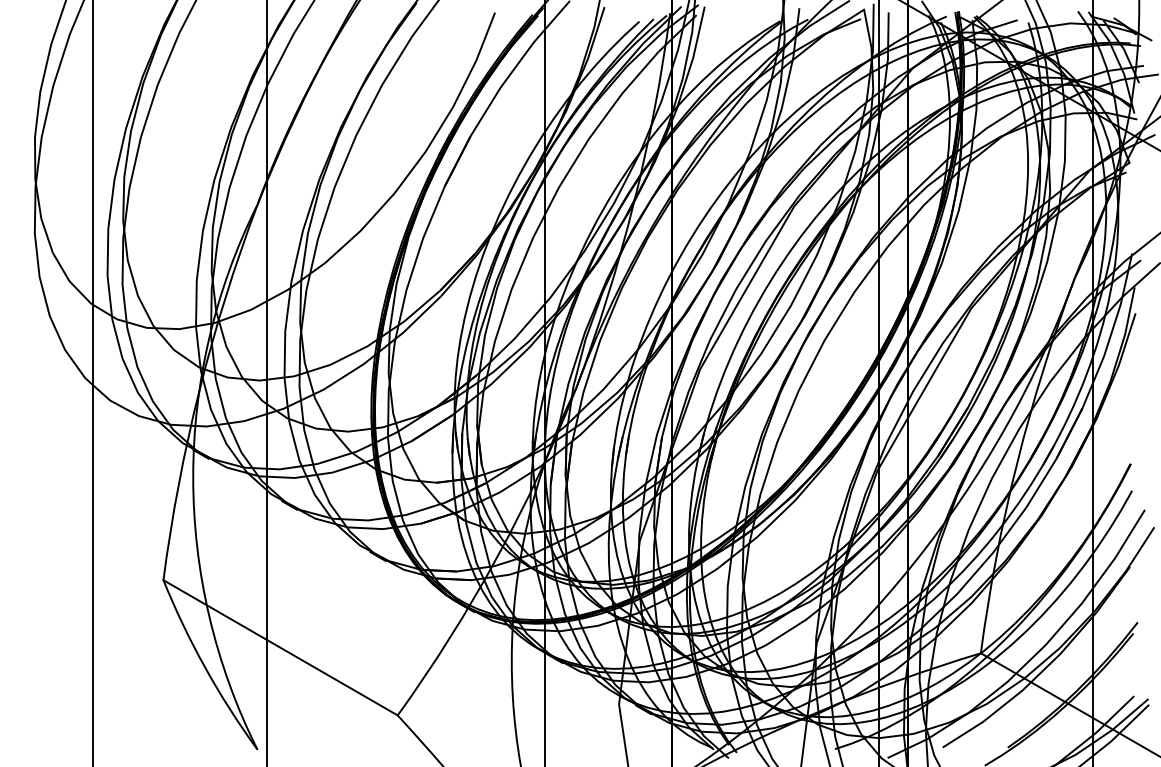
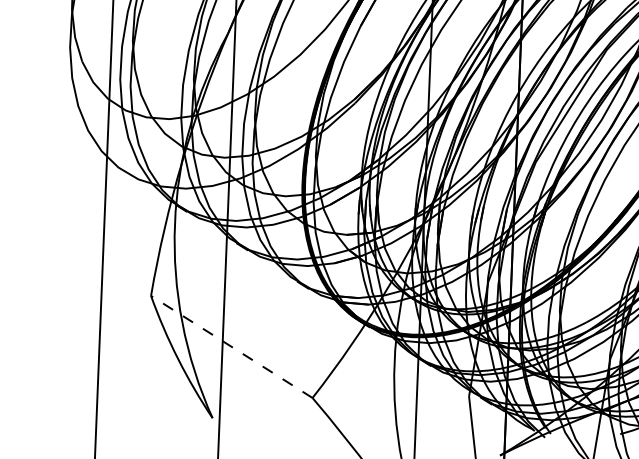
line: (280, 647) -> (231, 346), solid -> dashed

